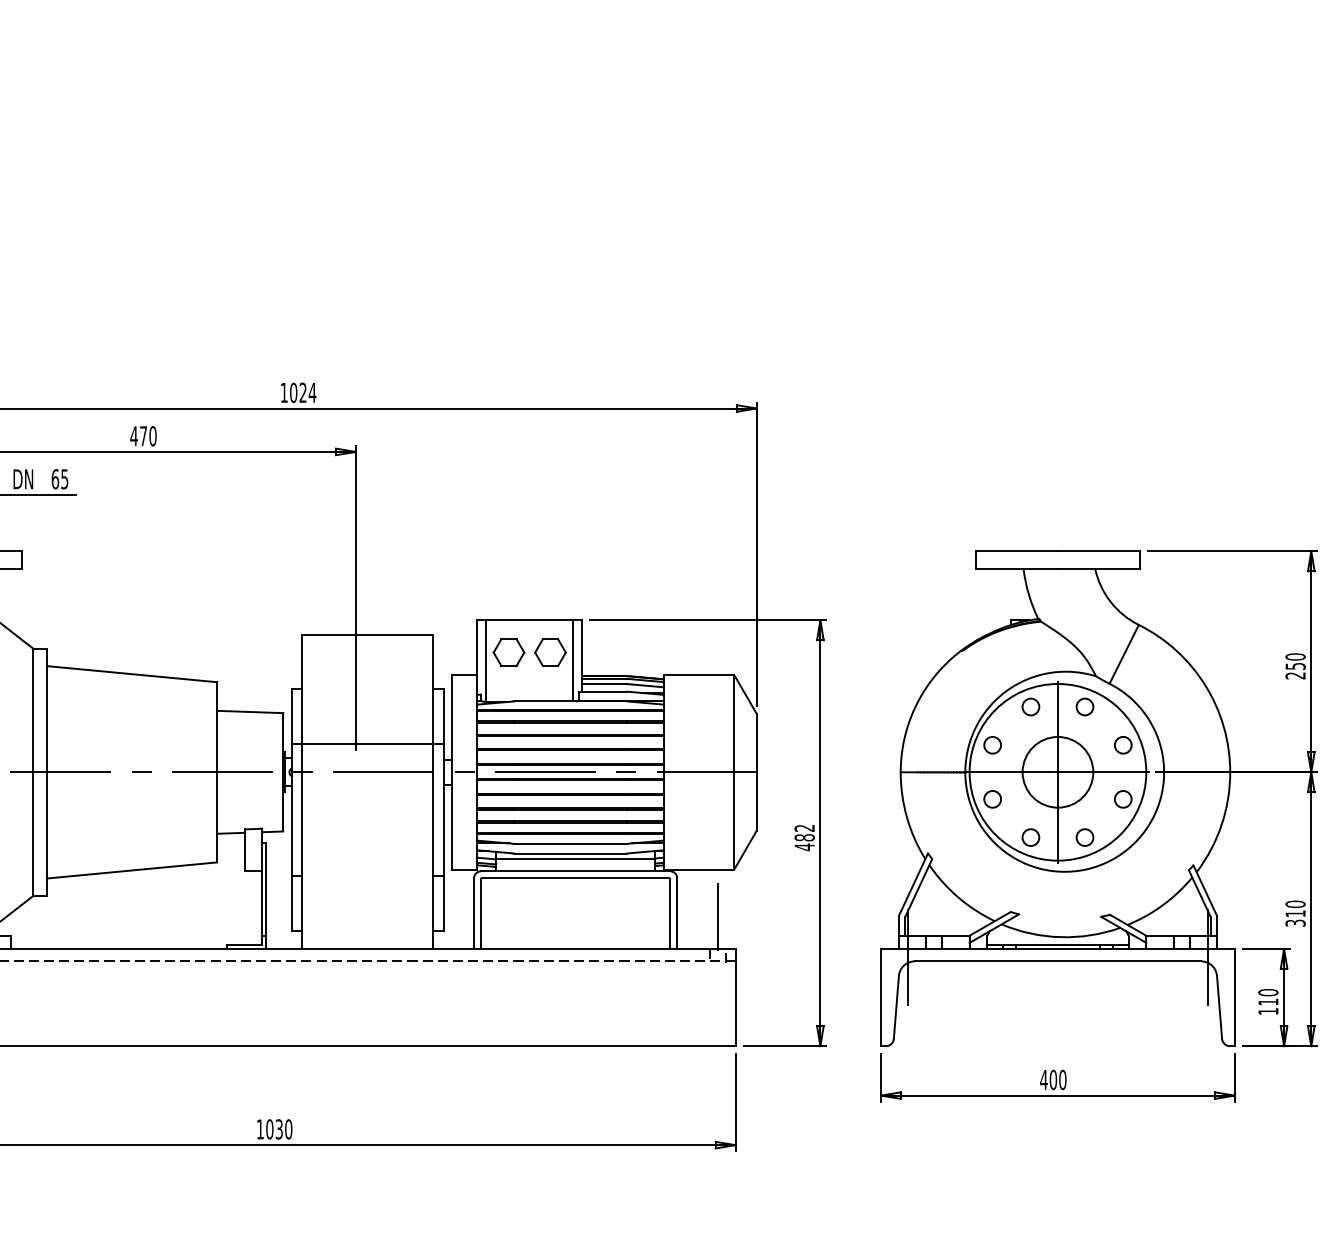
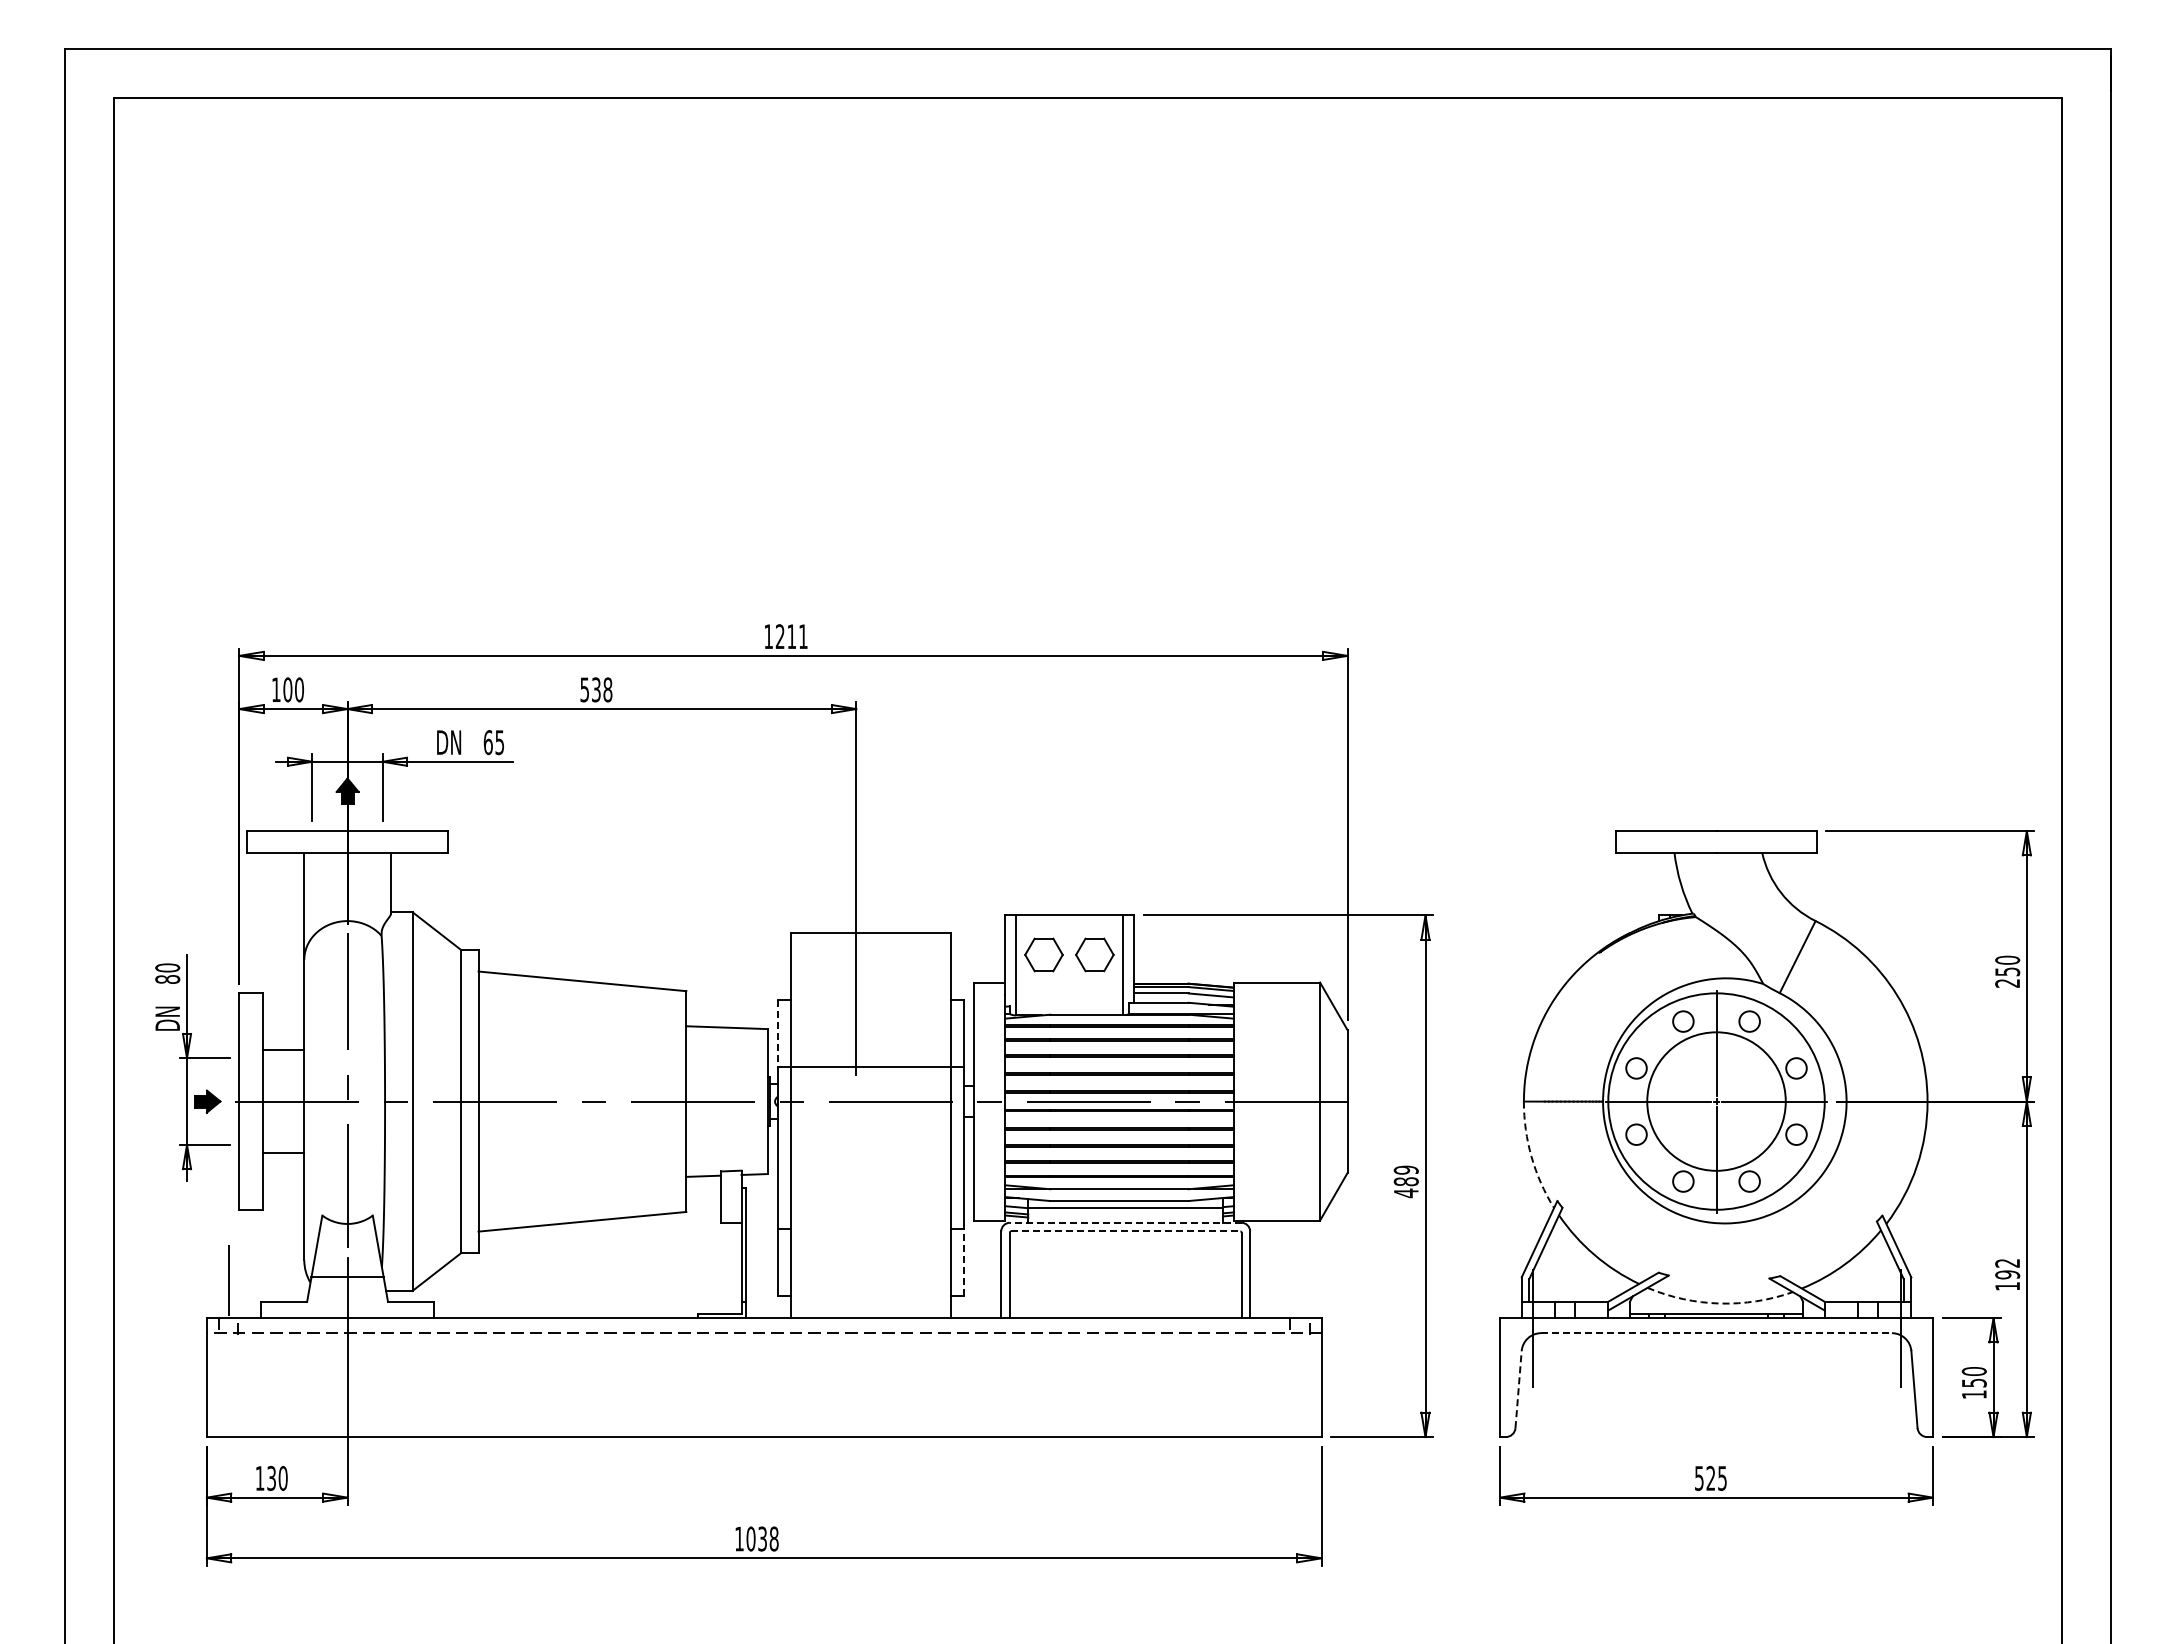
text: (302, 392) -> (791, 636), 1024 -> 1211
text: (143, 435) -> (596, 689), 470 -> 538
line: (291, 716) -> (777, 1033), solid -> dashed
circle: (1057, 772) -> (1716, 1101), size x1.6
arc: (906, 817) -> (1531, 1156), solid -> dashed
text: (804, 827) -> (1405, 1169), 482 -> 489
line: (575, 871) -> (1125, 1222), solid -> dashed
line: (575, 878) -> (1125, 1231), solid -> dashed
line: (443, 903) -> (963, 1262), solid -> dashed
text: (1295, 913) -> (2007, 1274), 310 -> 192
line: (717, 917) -> (1299, 1279), removed
arc: (1060, 937) -> (1719, 1303), solid -> dashed
line: (1058, 961) -> (1717, 1333), solid -> dashed
text: (1268, 1002) -> (1974, 1383), 110 -> 150
line: (896, 1007) -> (1518, 1389), solid -> dashed
text: (1053, 1079) -> (1710, 1477), 400 -> 525
text: (288, 1128) -> (773, 1538), 1030 -> 1038

